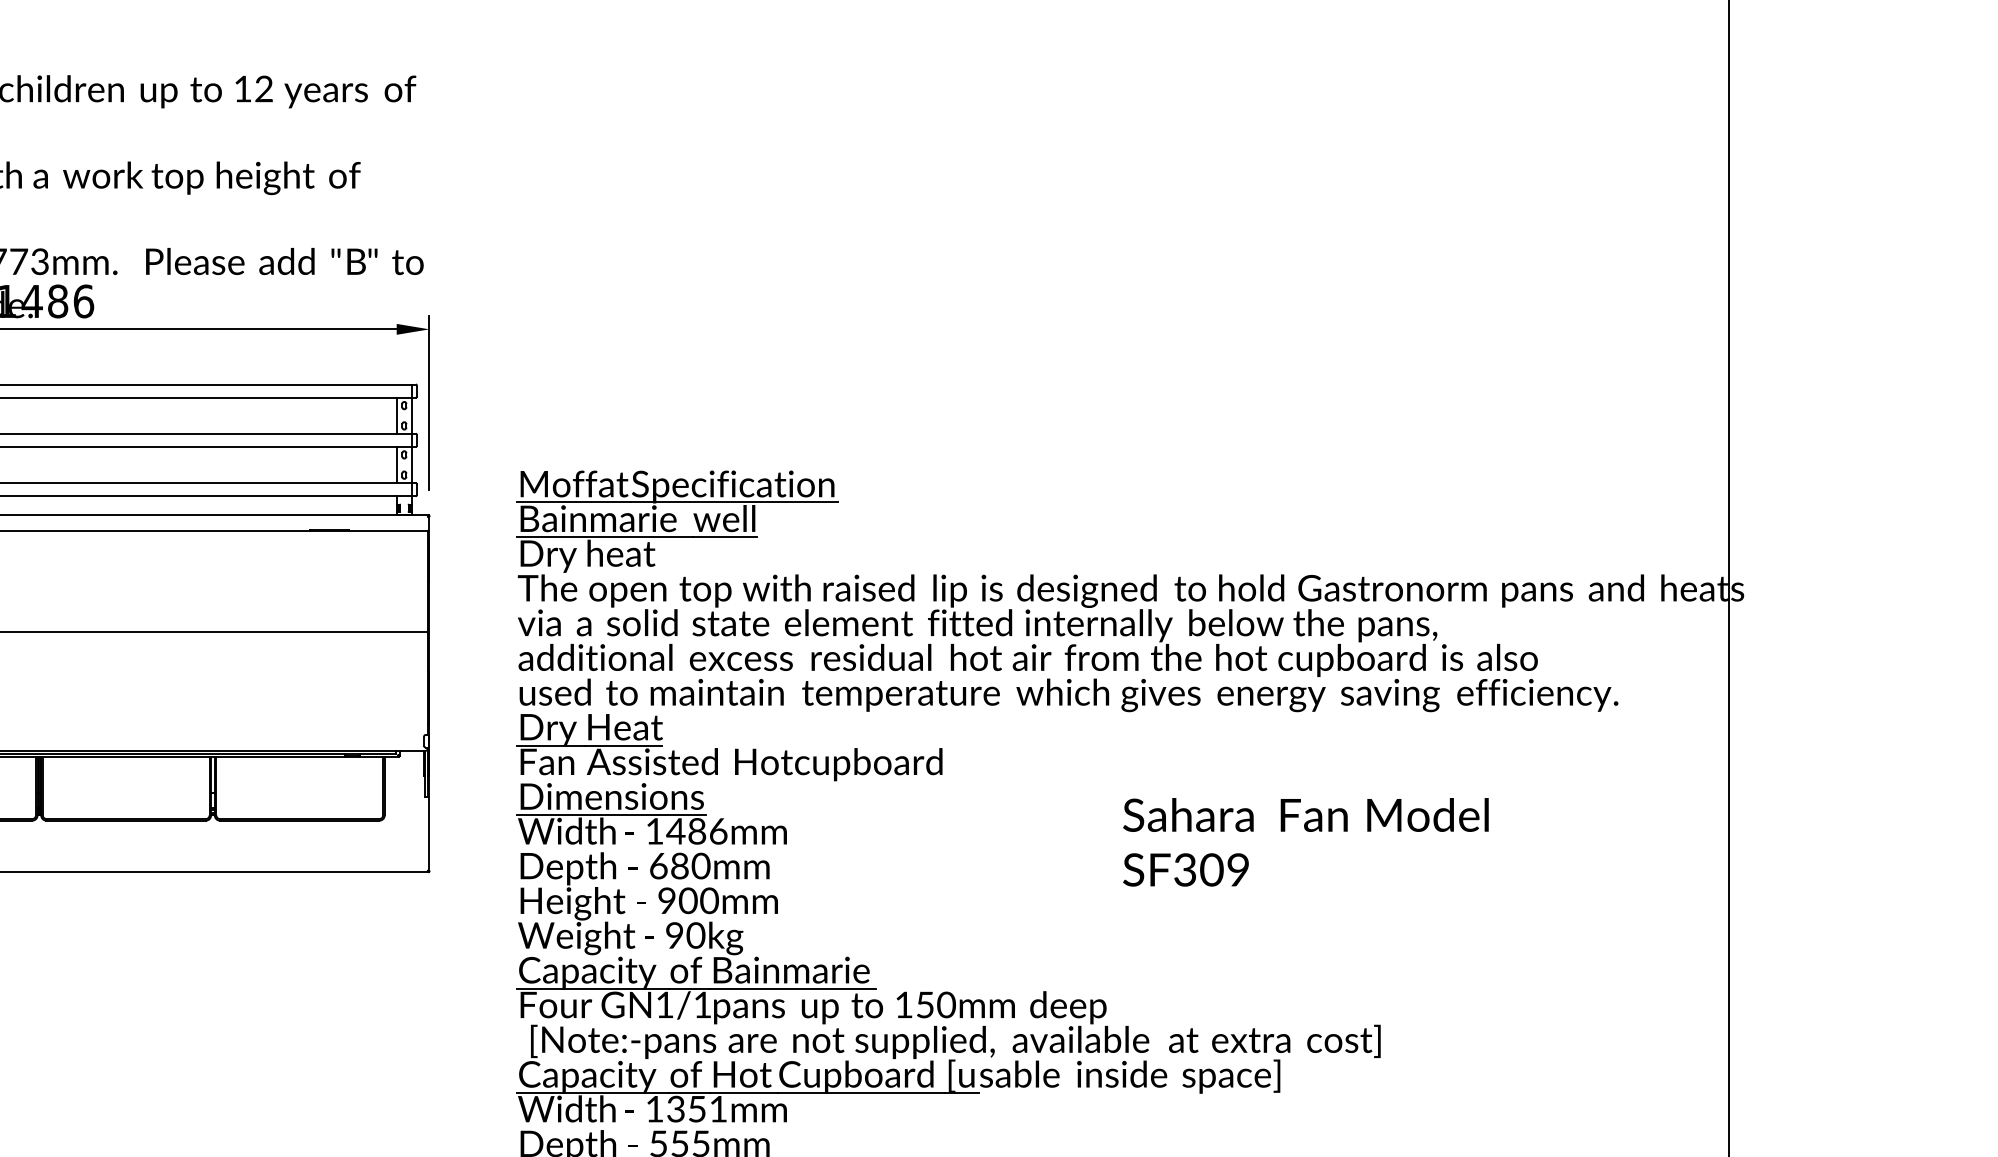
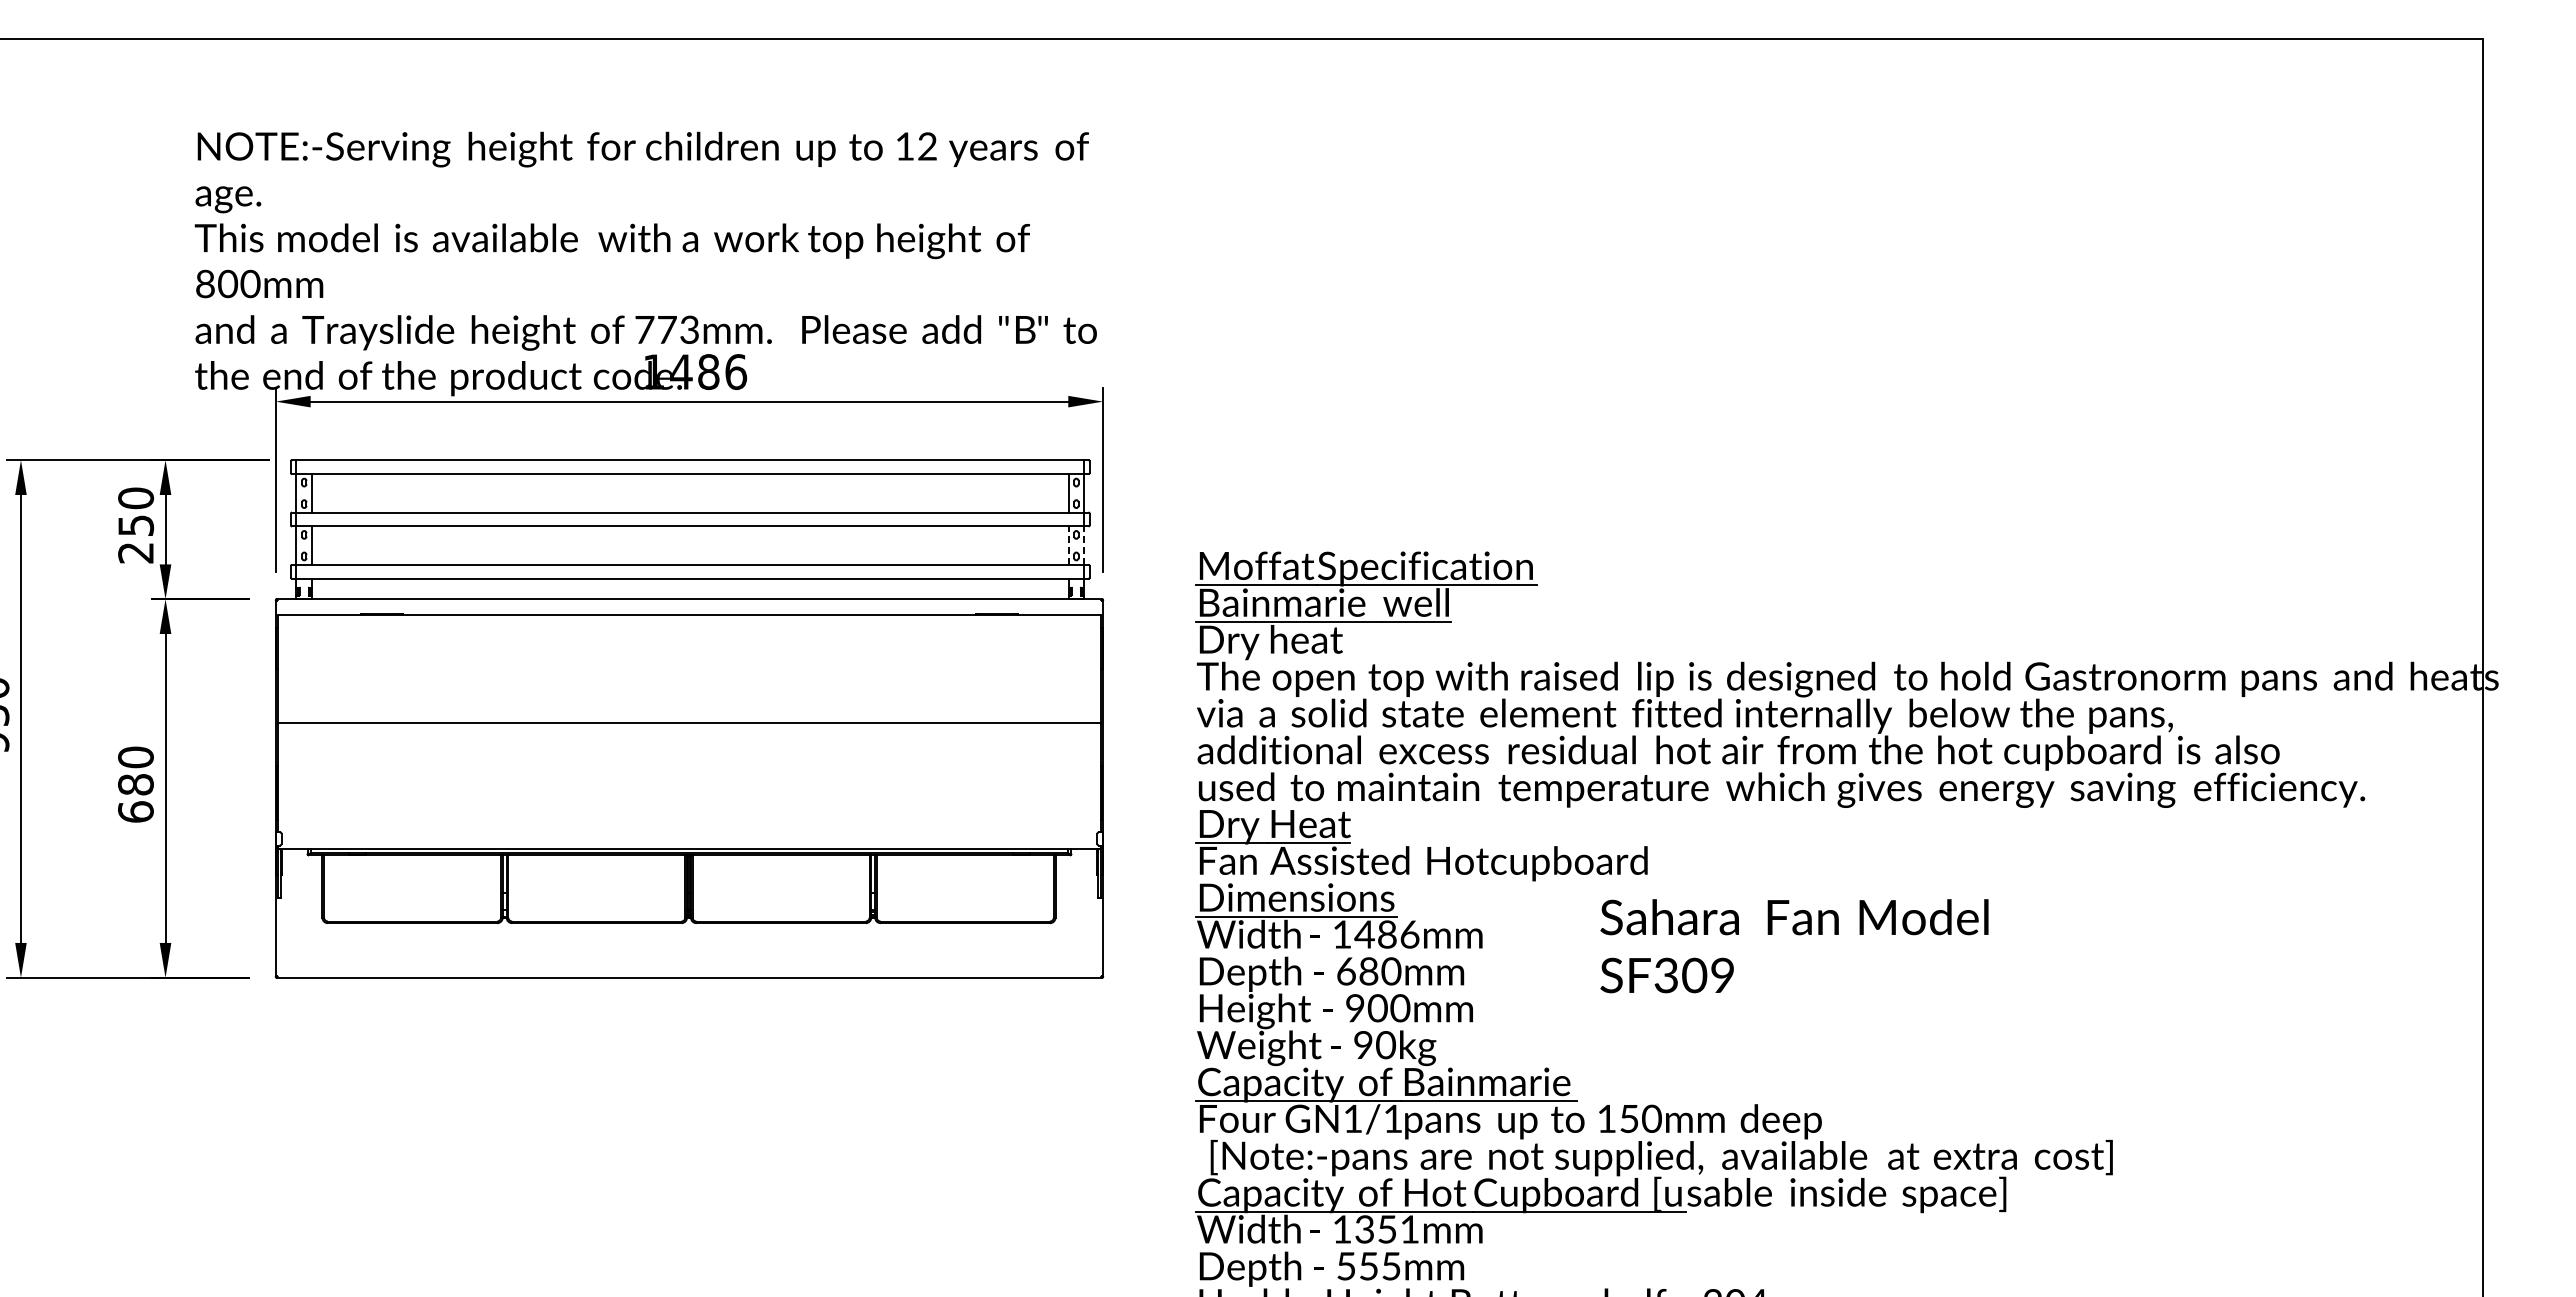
line: (396, 464) -> (1068, 545), solid -> dashed
line: (411, 464) -> (1084, 545), solid -> dashed
text: (1305, 842) -> (1794, 946), moved

